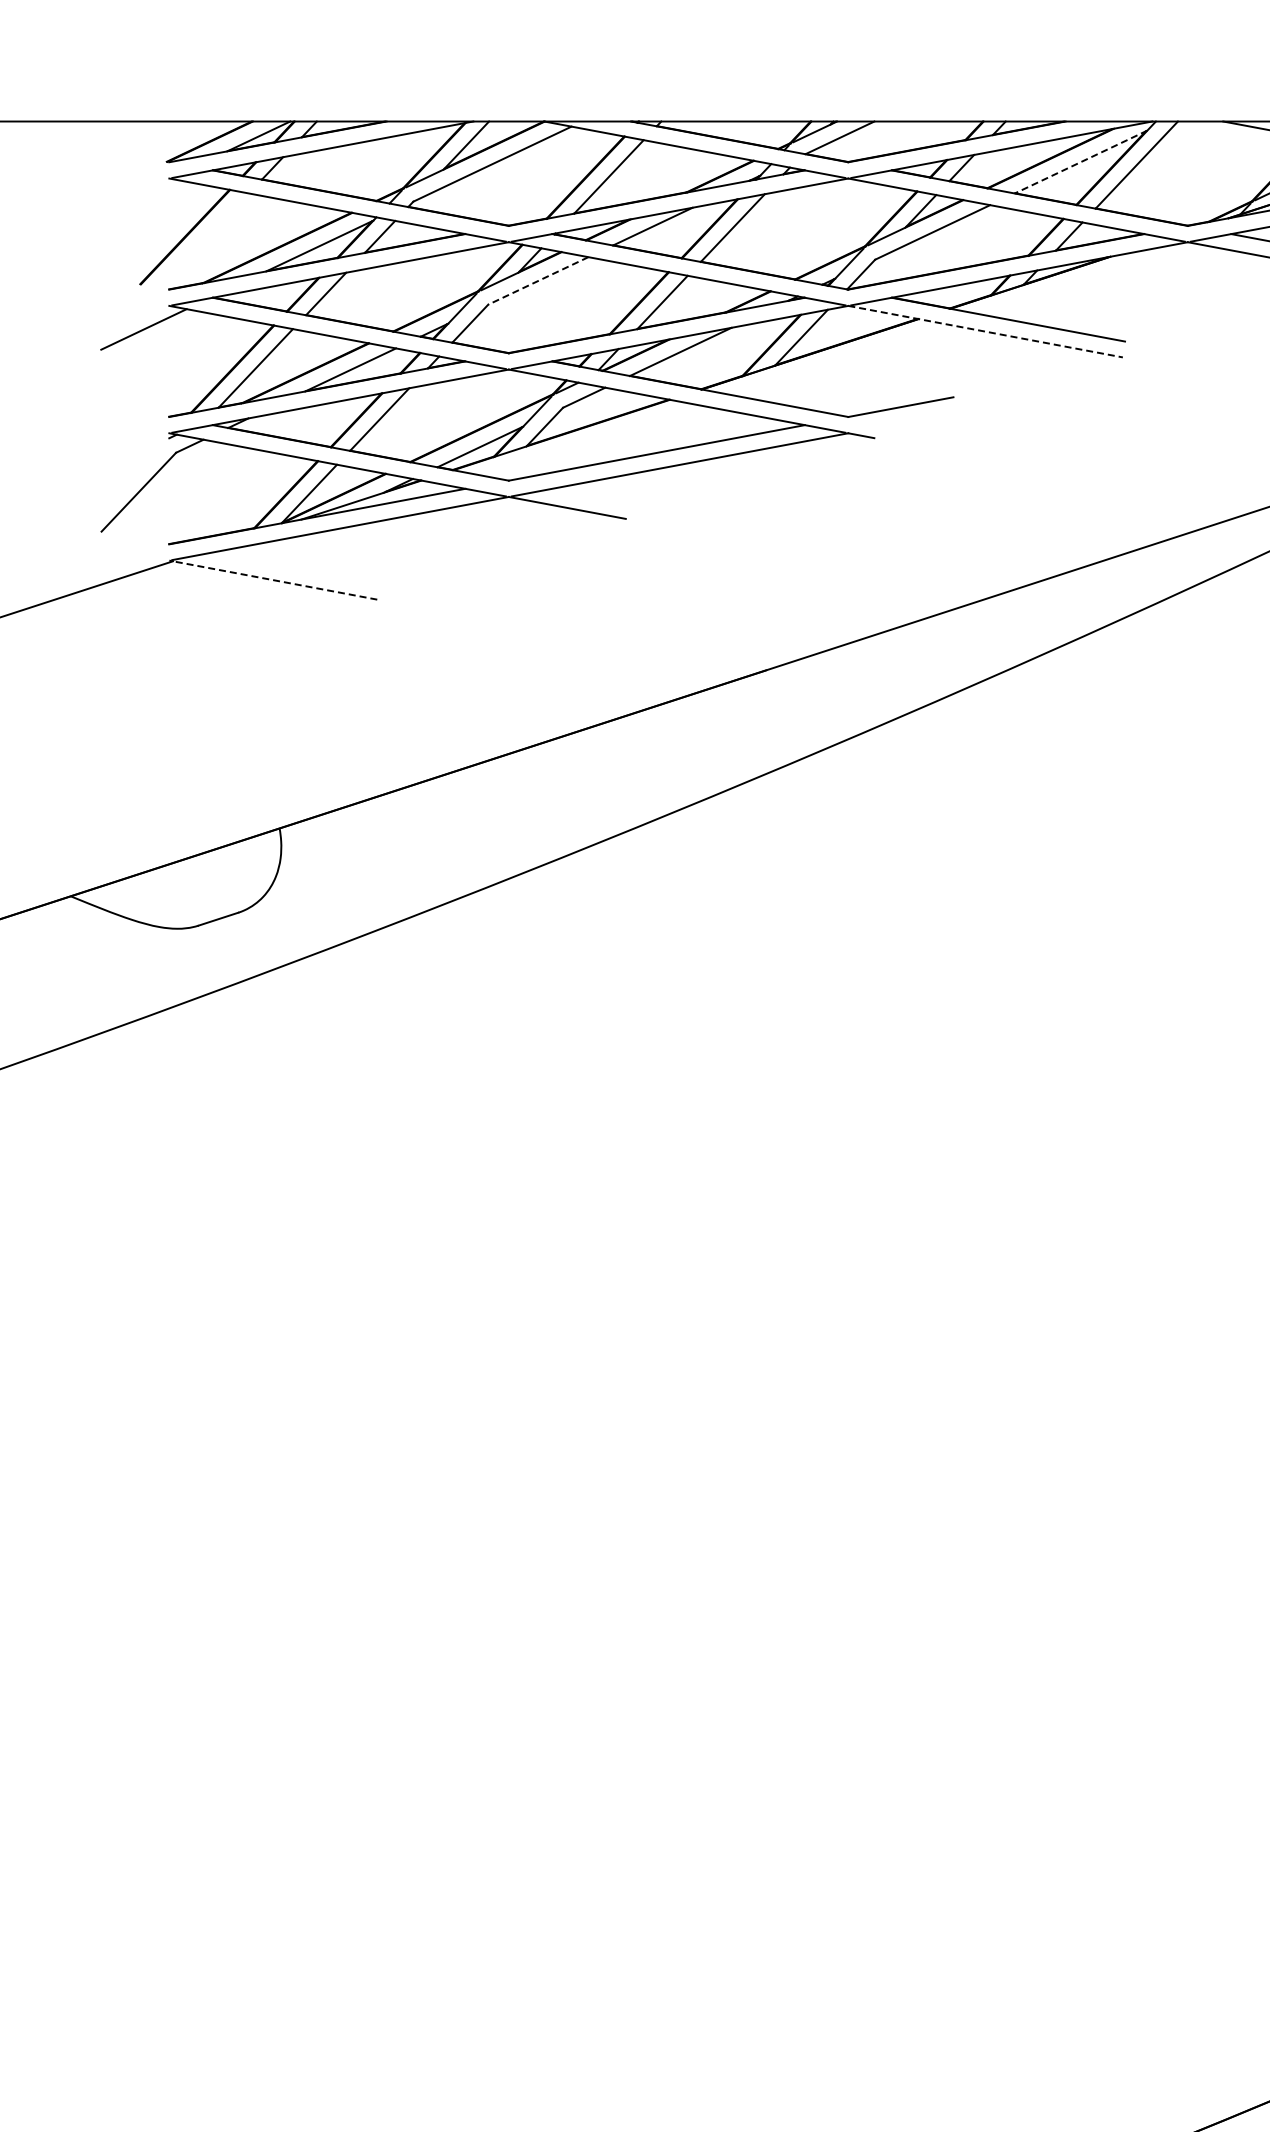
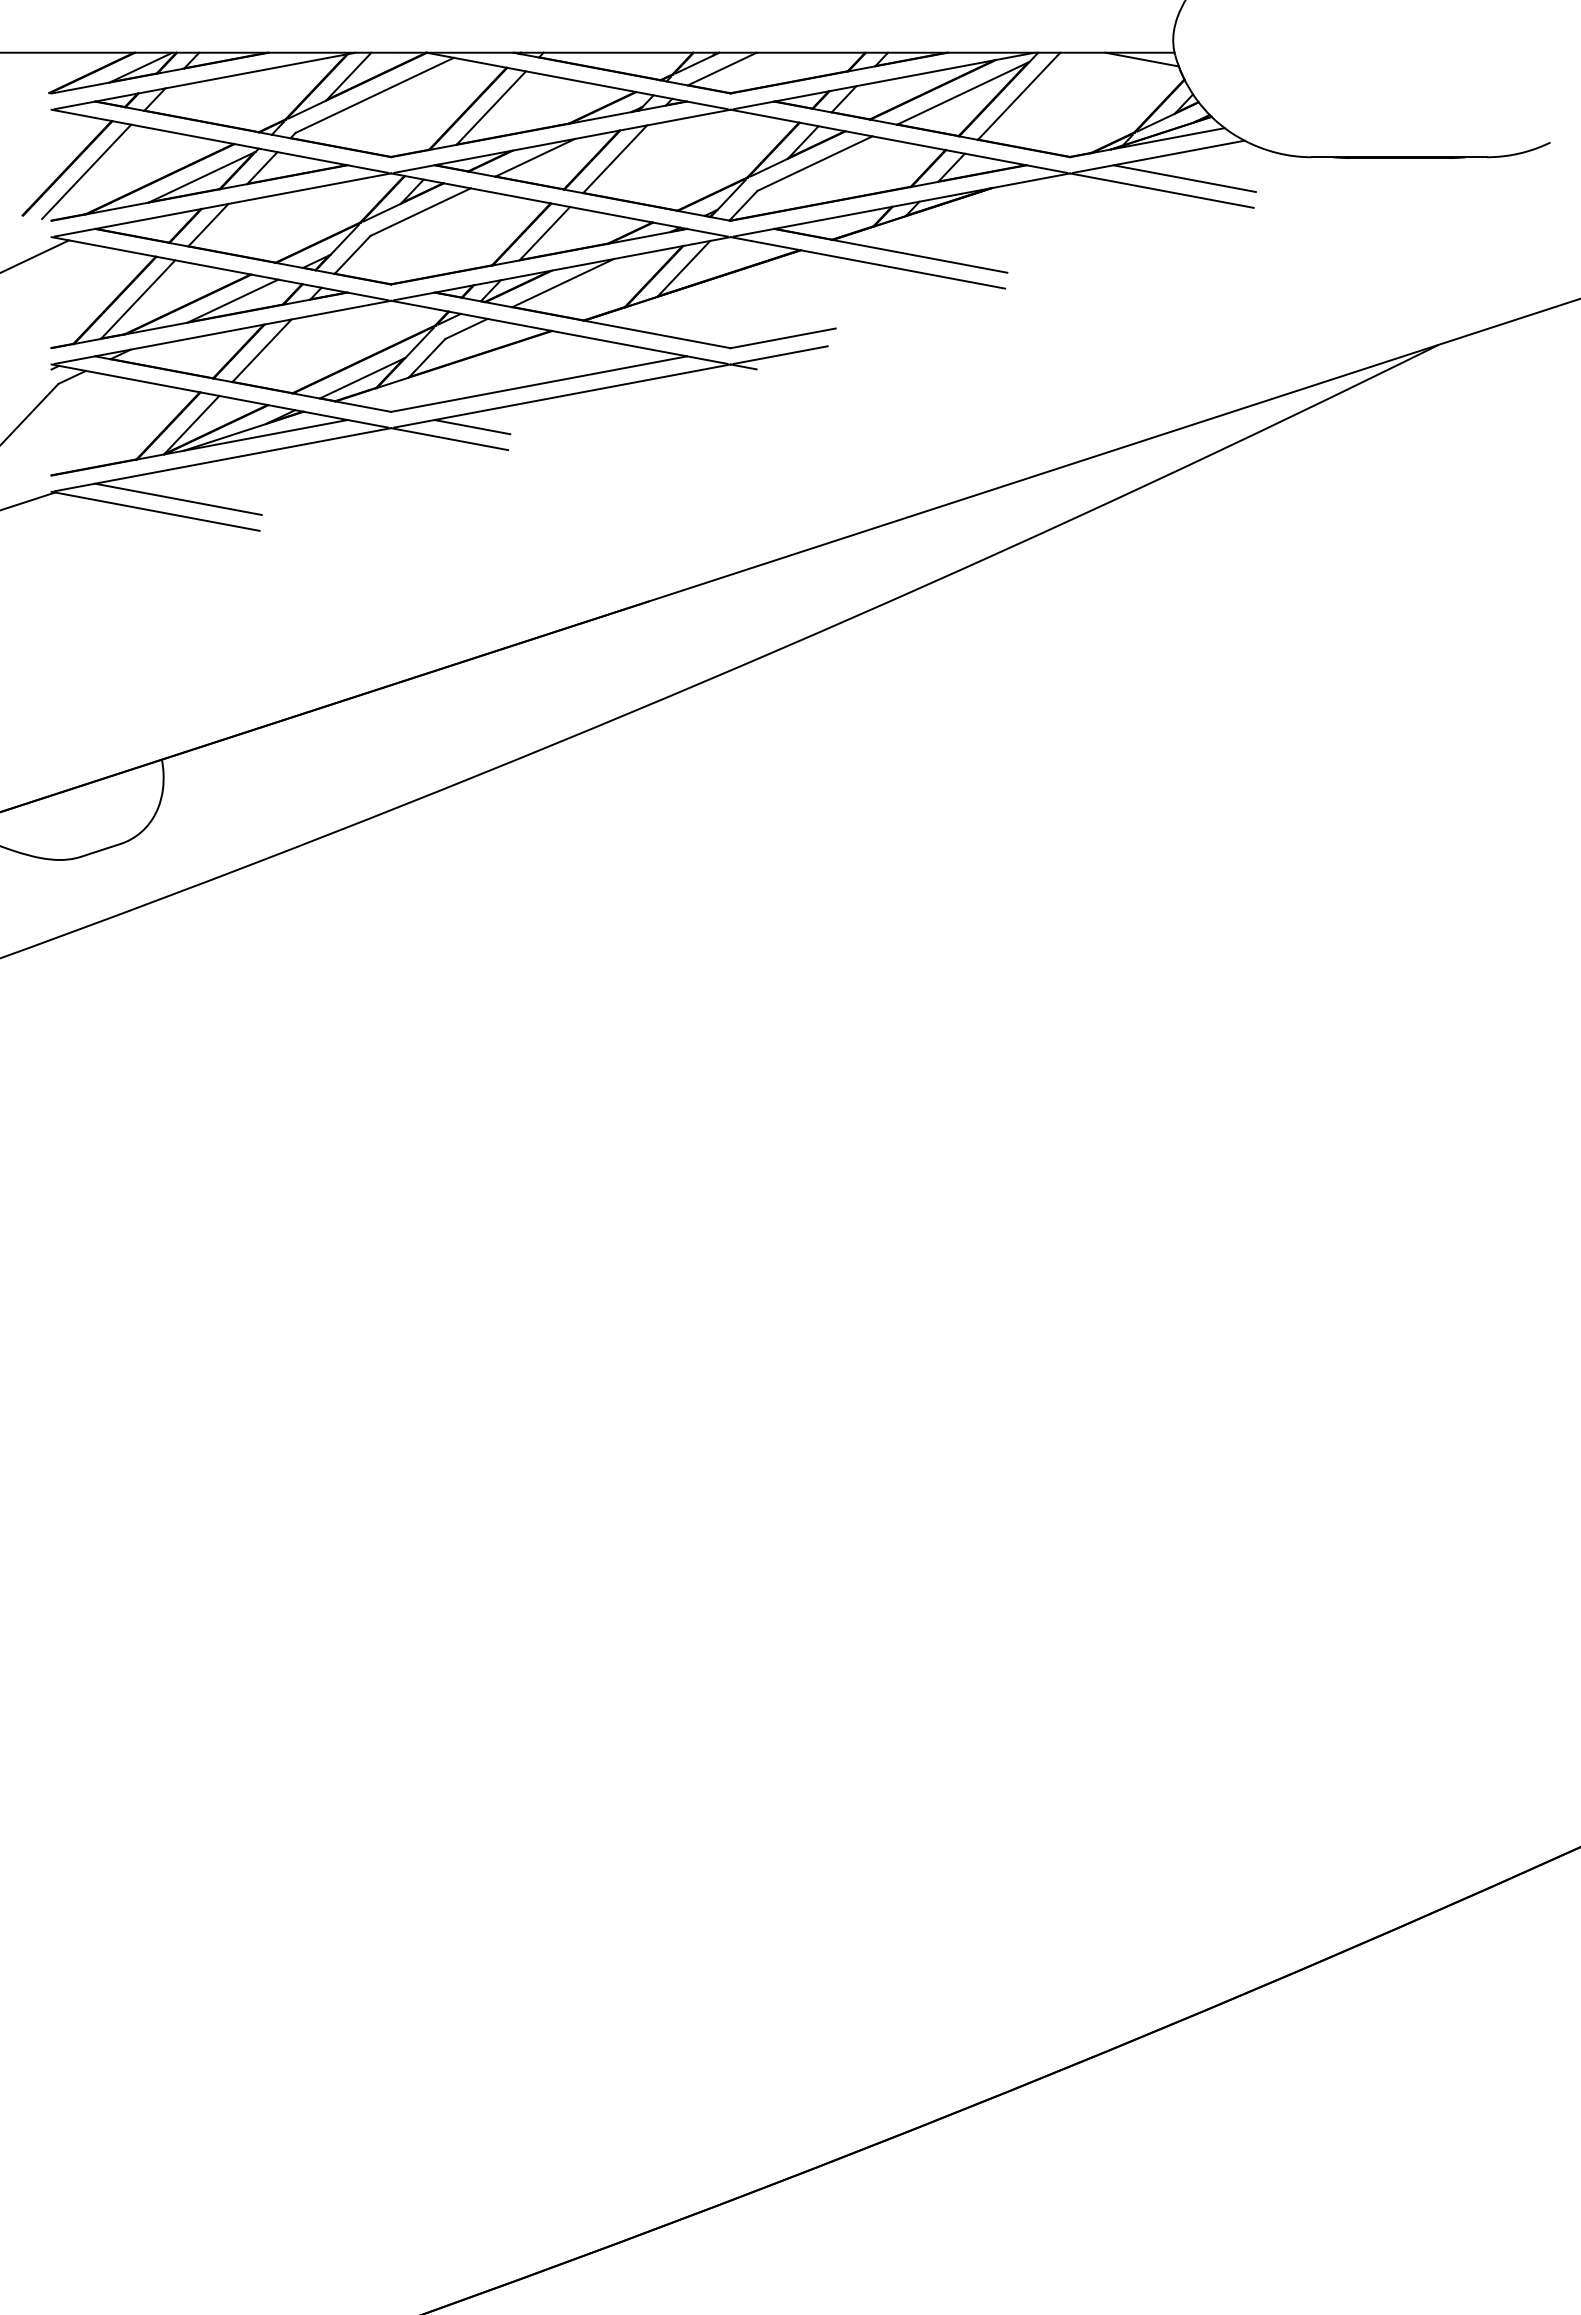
line: (1080, 162) -> (962, 93), dashed -> solid
line: (204, 240) -> (86, 171), added
line: (538, 281) -> (420, 212), dashed -> solid
line: (985, 331) -> (867, 262), dashed -> solid
line: (898, 423) -> (780, 354), added
line: (590, 496) -> (472, 427), added
line: (296, 567) -> (178, 498), added
line: (273, 580) -> (155, 511), dashed -> solid

